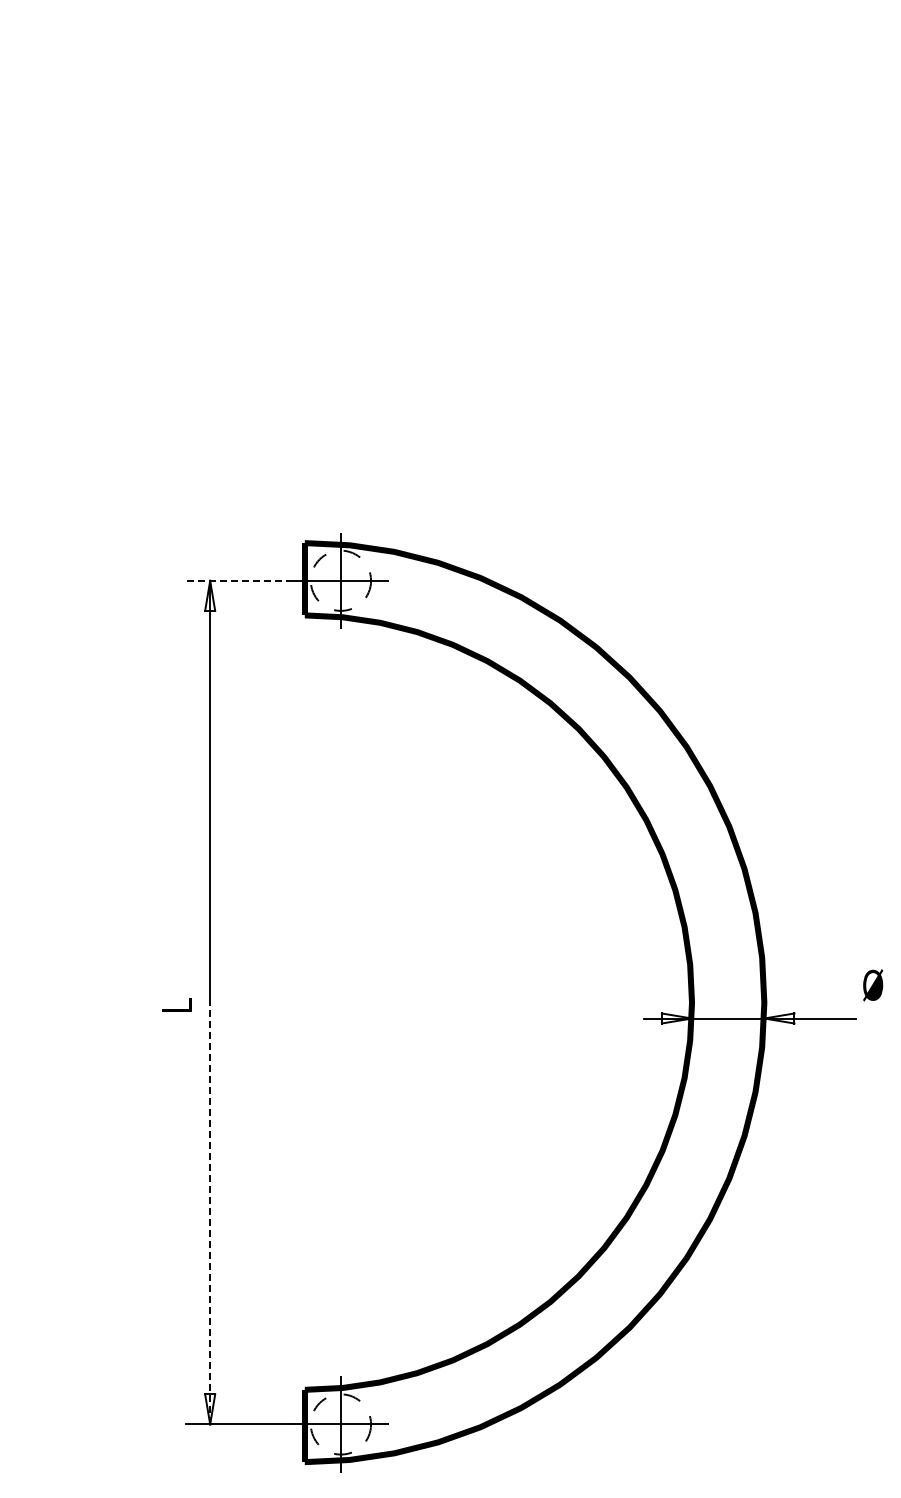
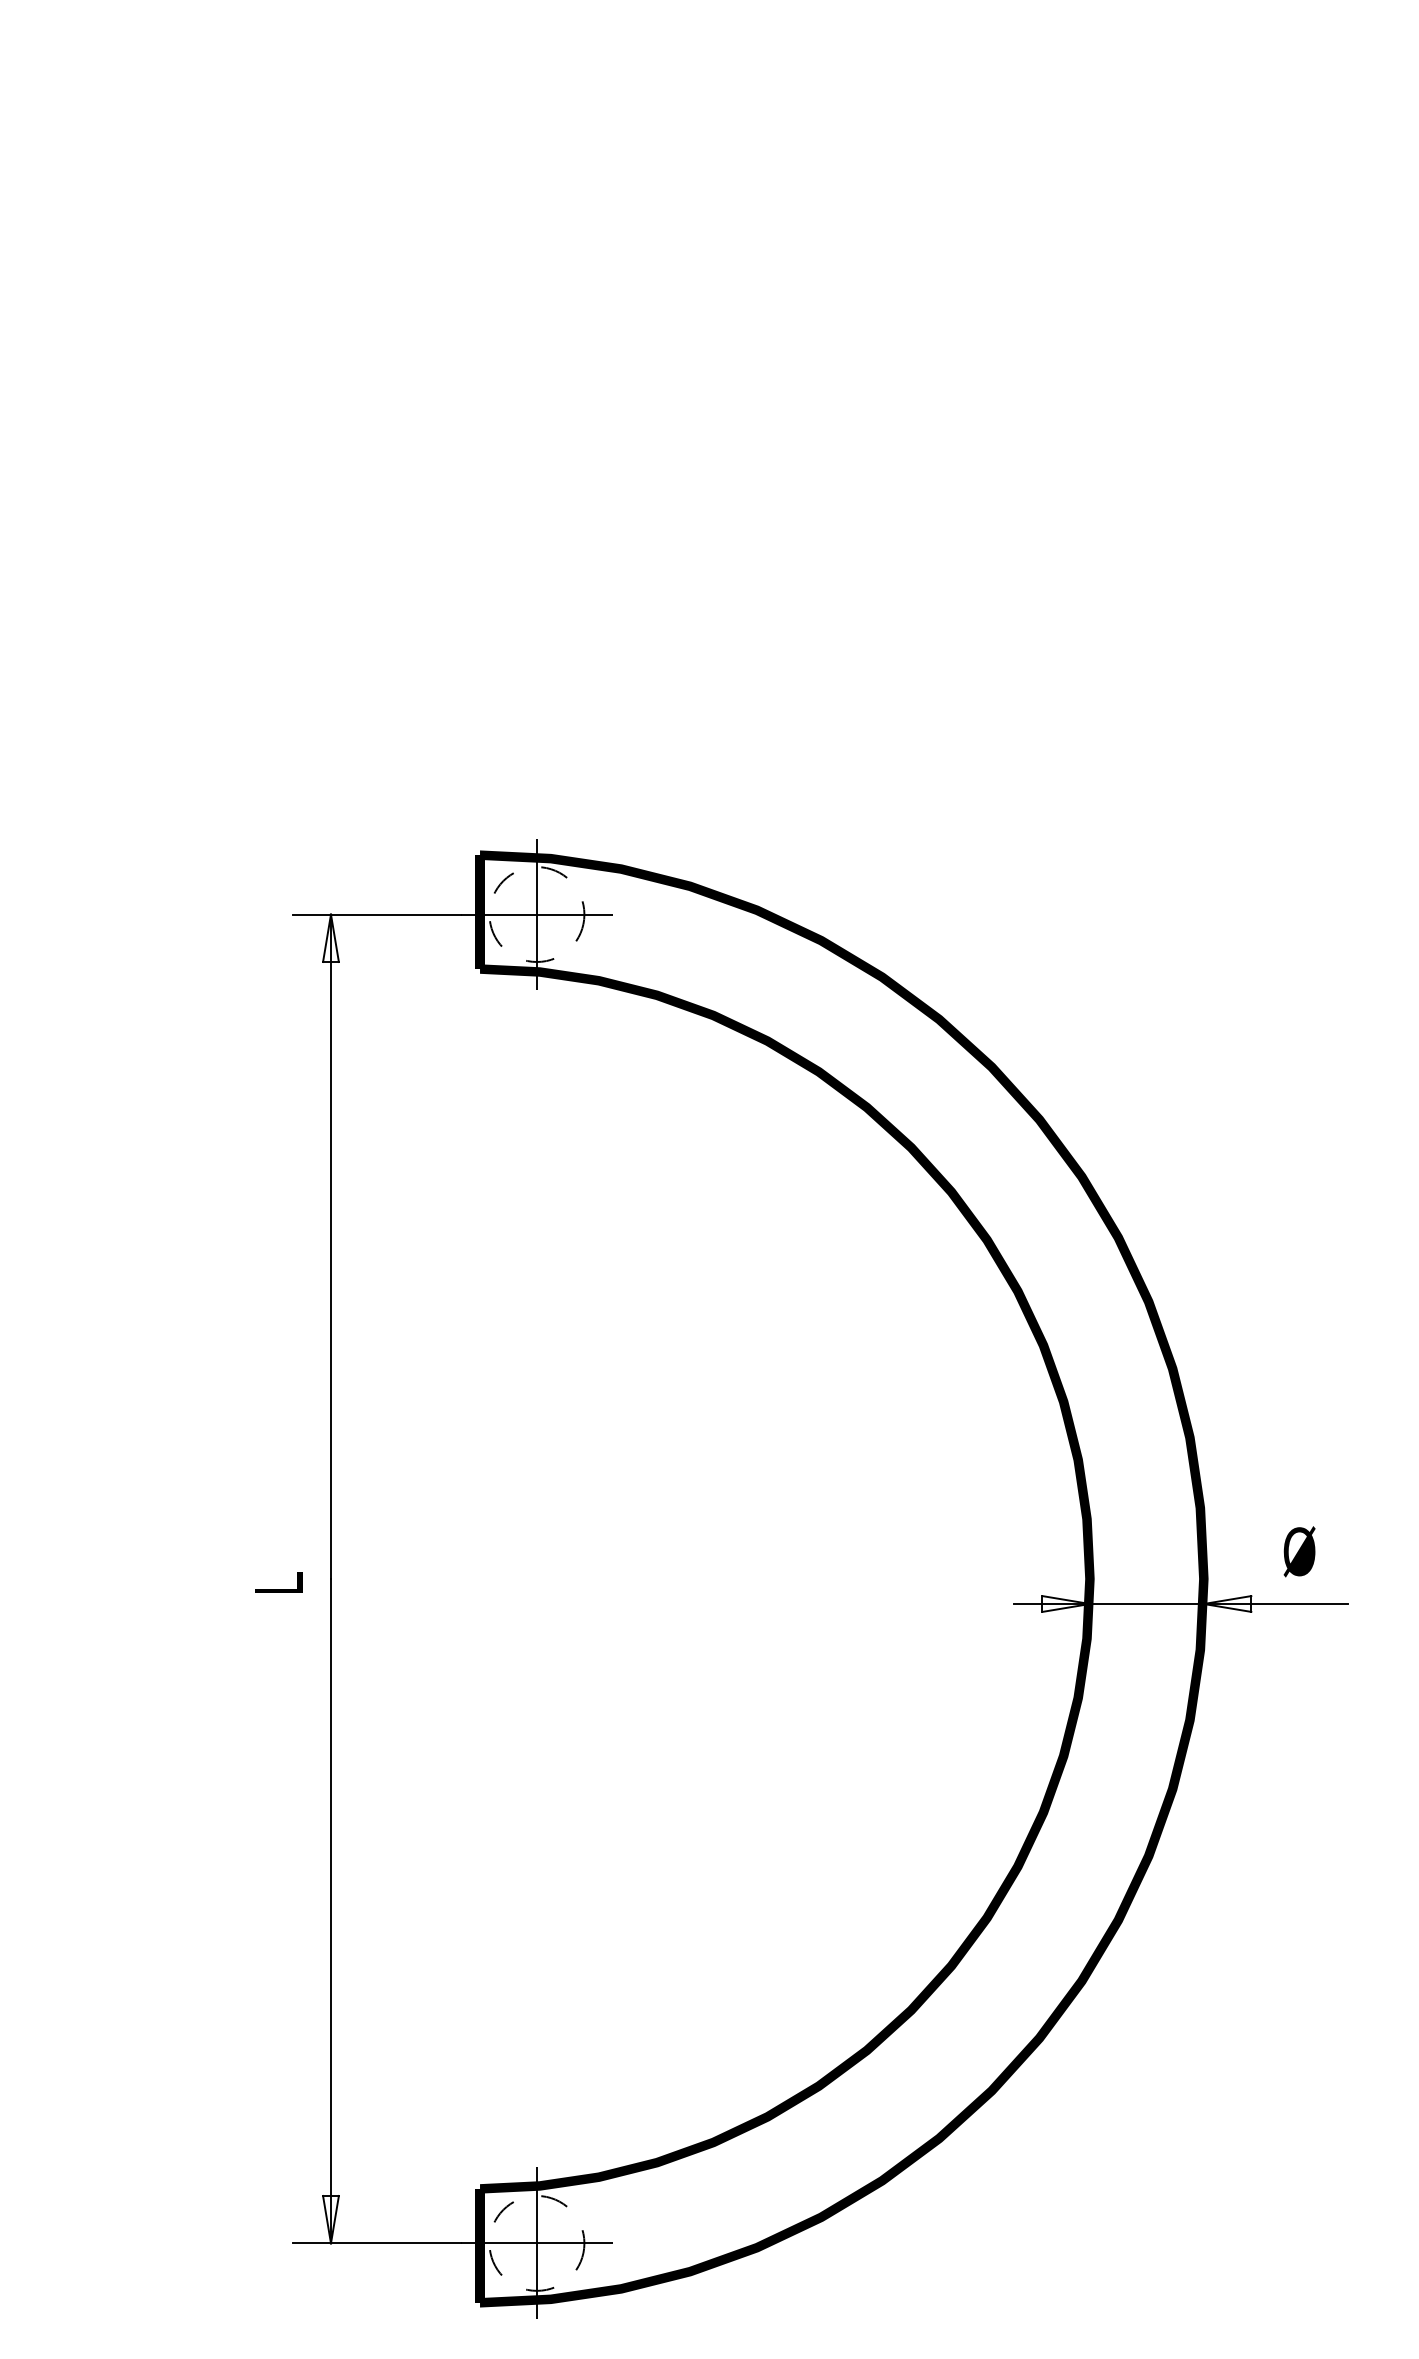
line: (238, 580) -> (375, 914), dashed -> solid
text: (873, 985) -> (1300, 1552), moved
line: (210, 1213) -> (331, 1911), dashed -> solid

